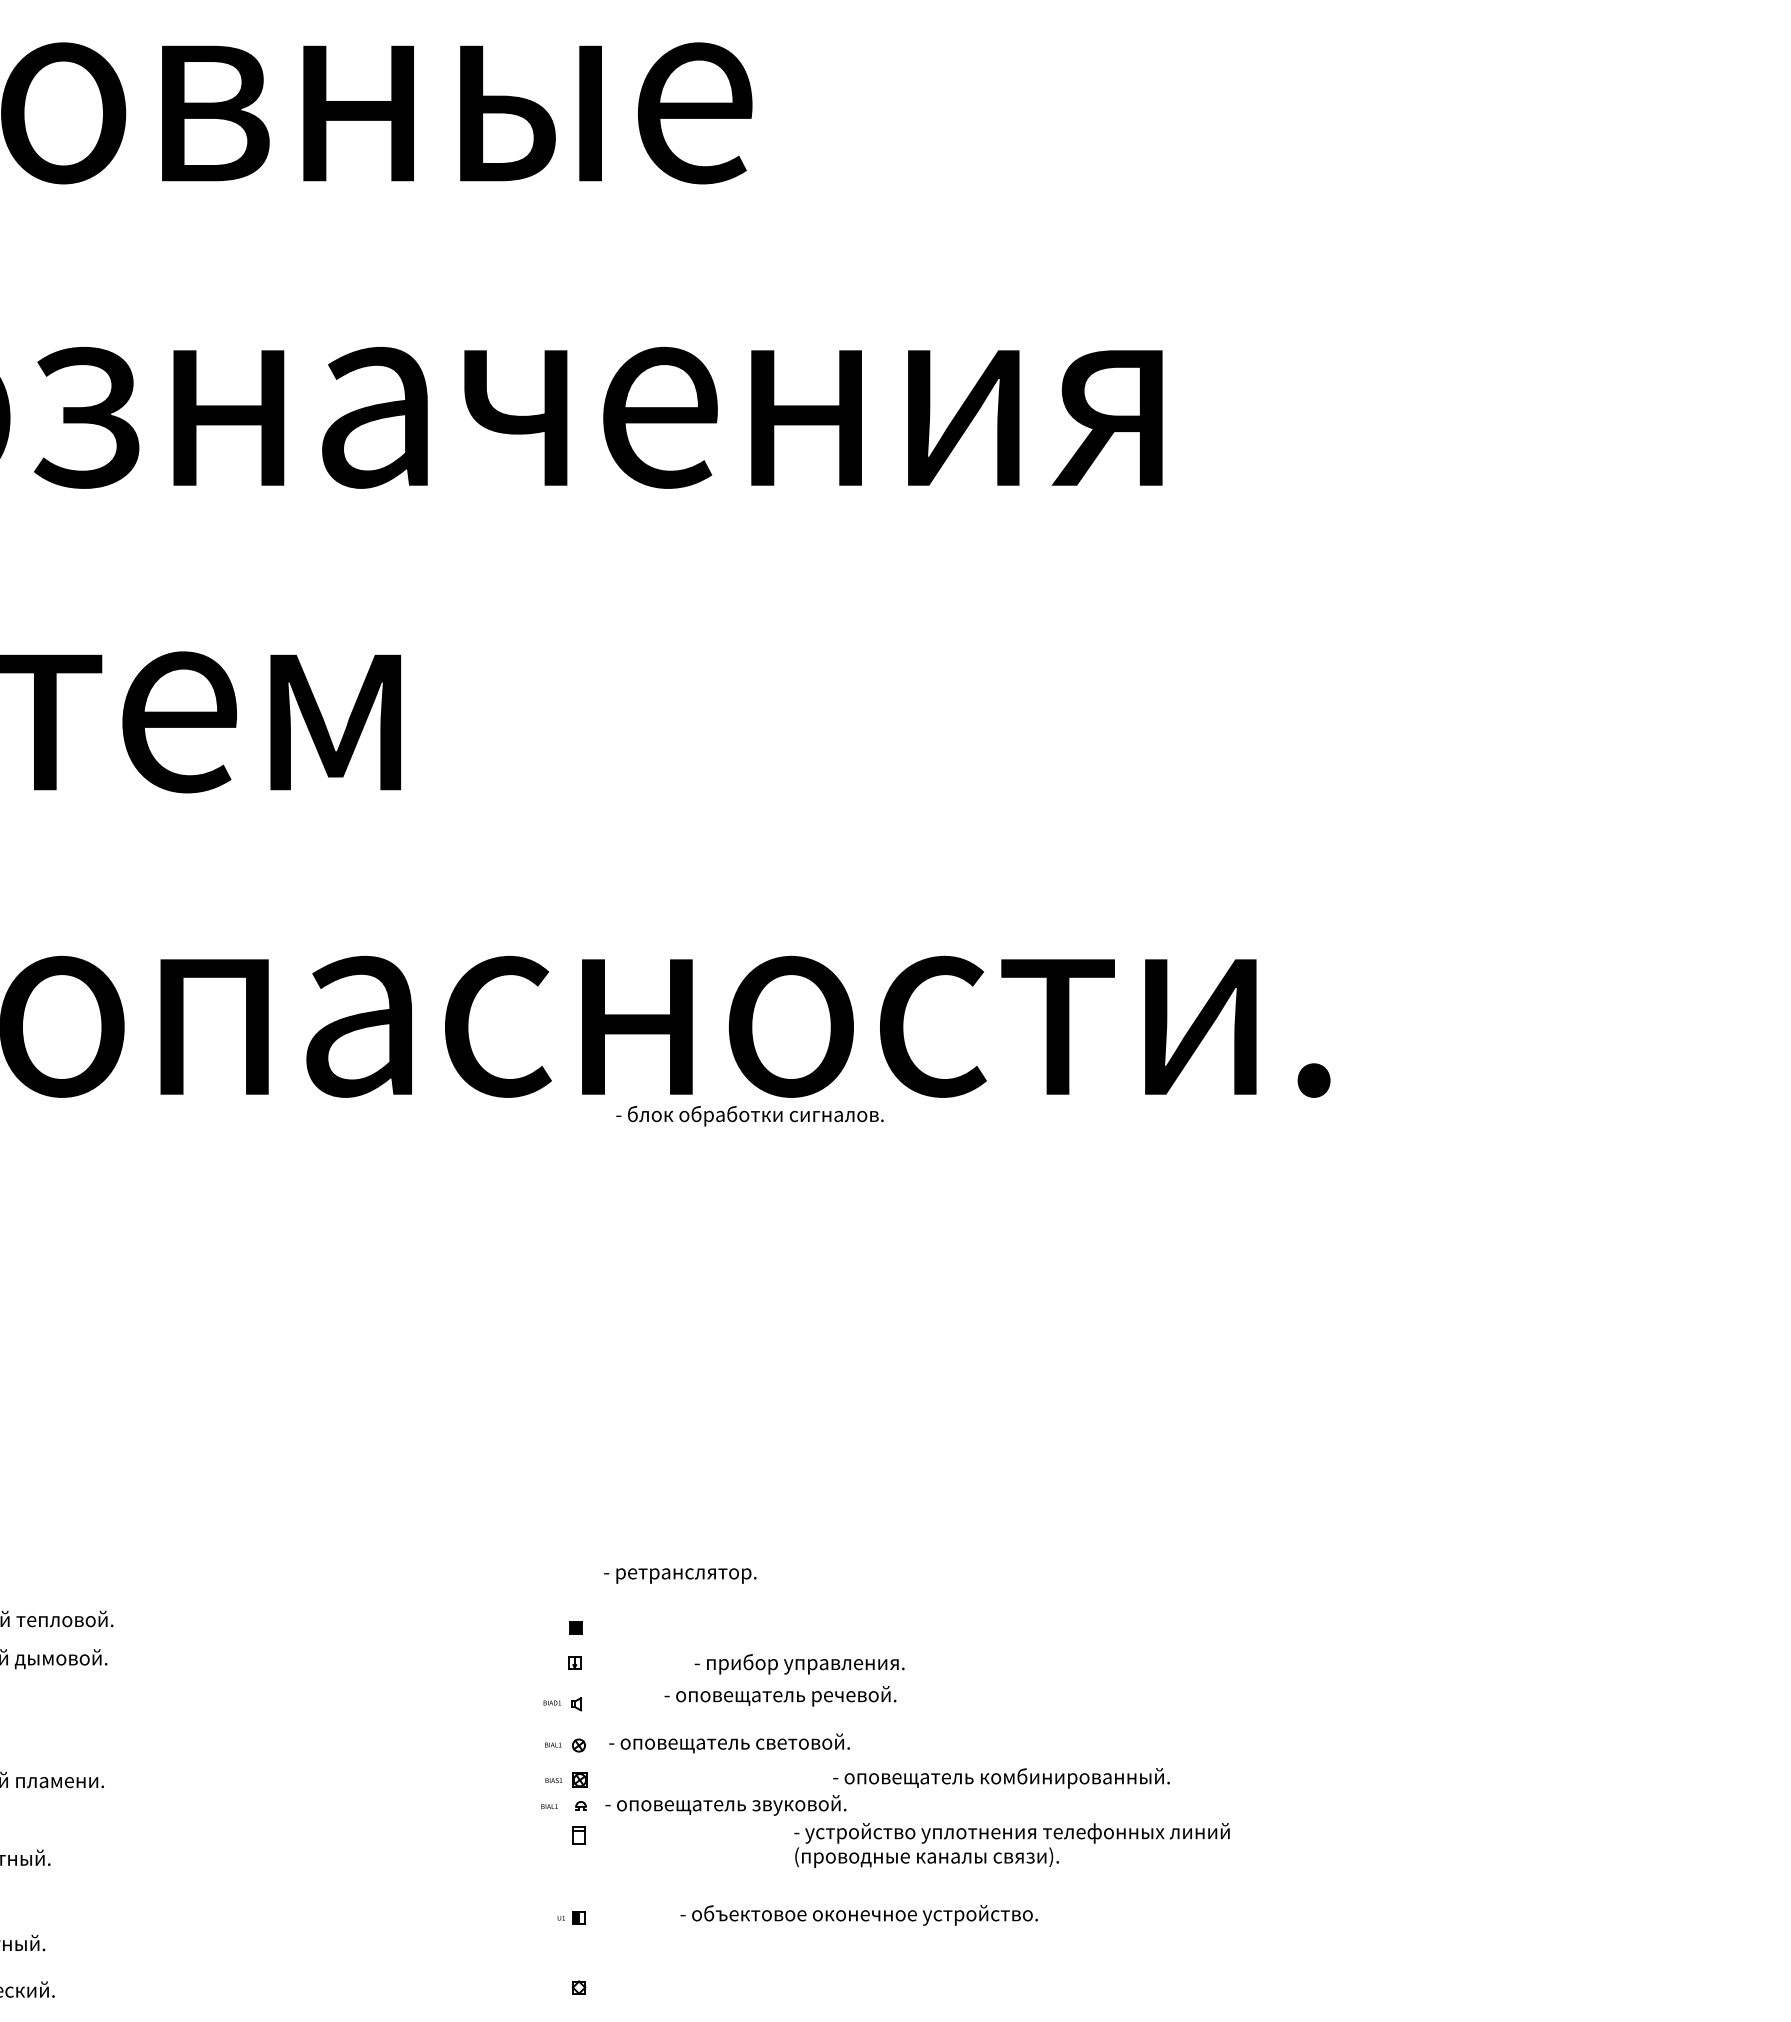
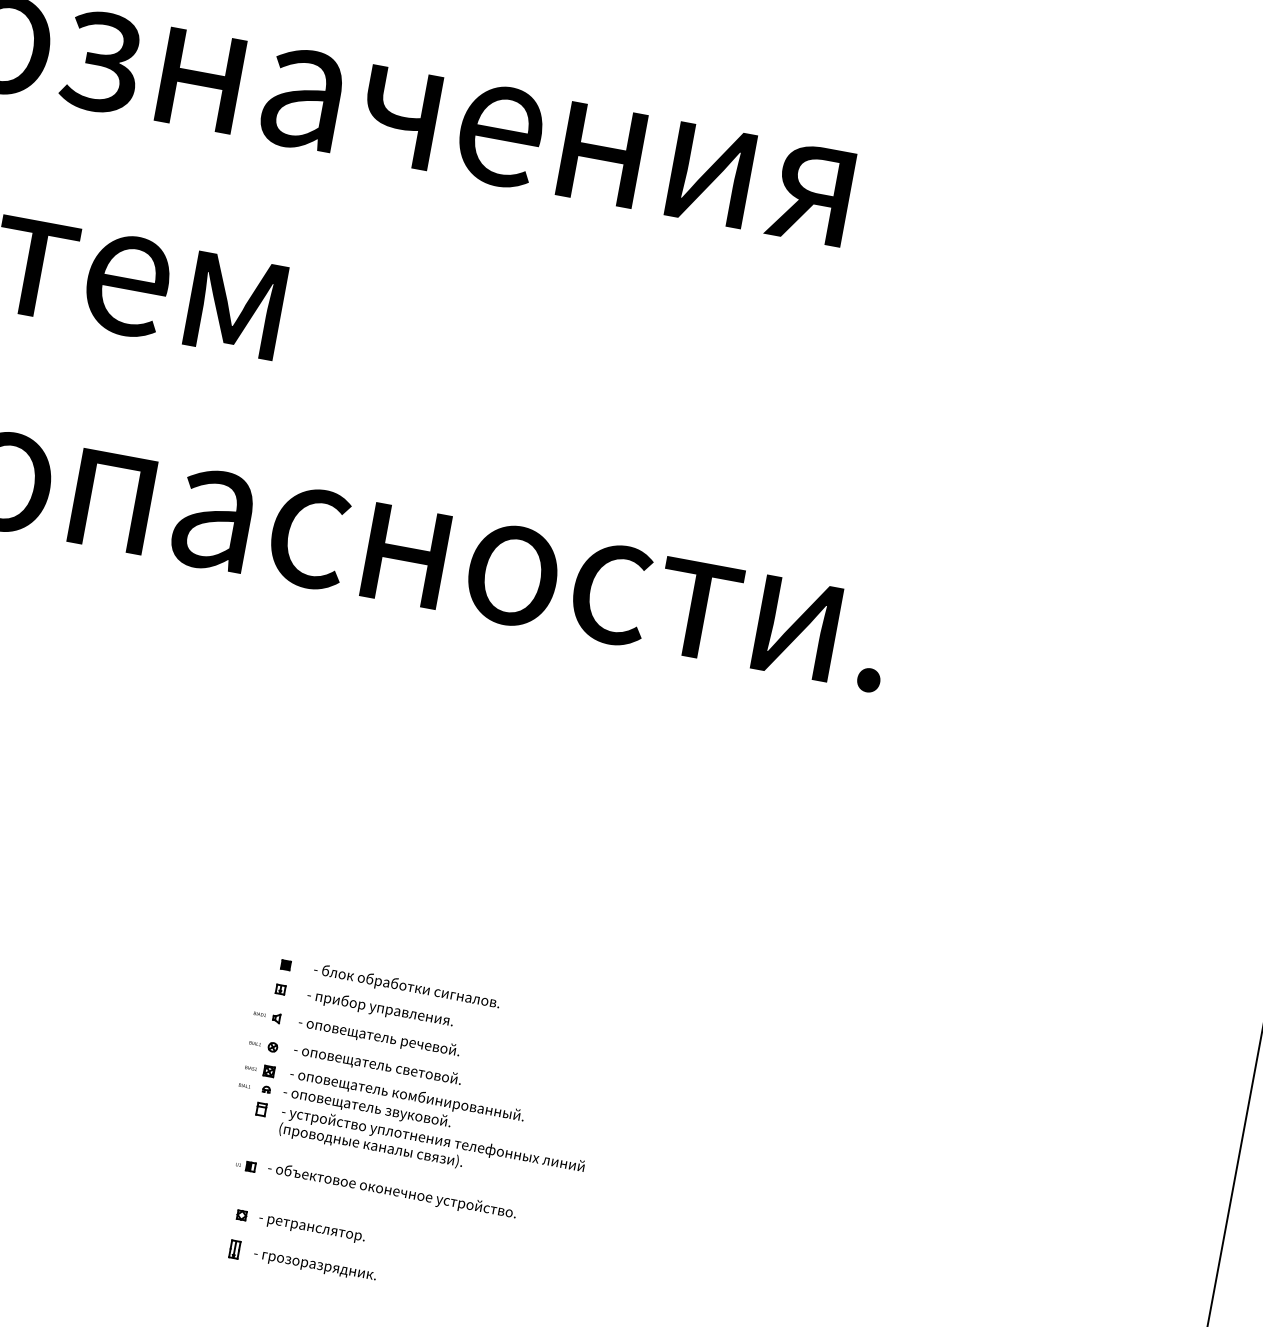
text: (749, 1115) -> (406, 986), moved
text: (680, 1575) -> (312, 1229), moved
text: (799, 1664) -> (380, 1009), moved
text: (780, 1696) -> (379, 1037), moved
text: (1001, 1778) -> (407, 1095), moved
text: (1011, 1845) -> (431, 1148), moved
text: (858, 1915) -> (391, 1191), moved

